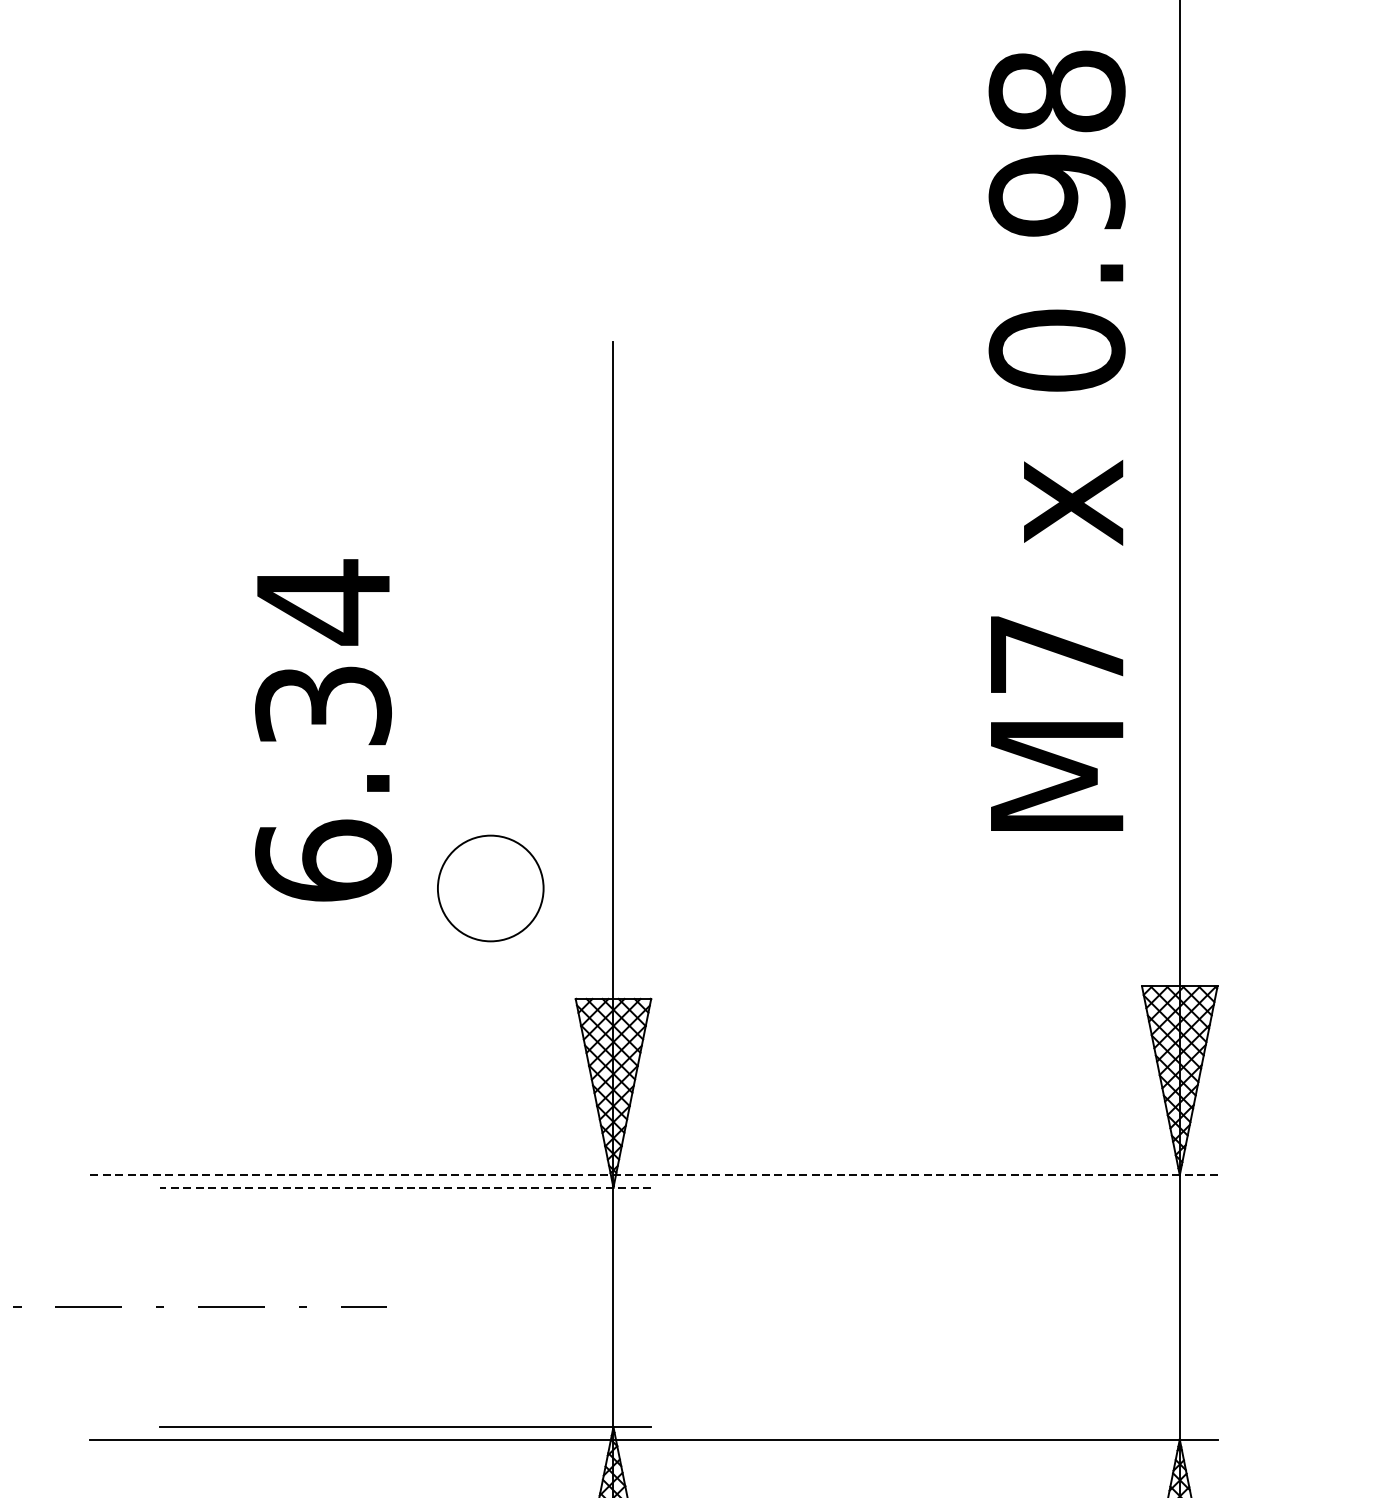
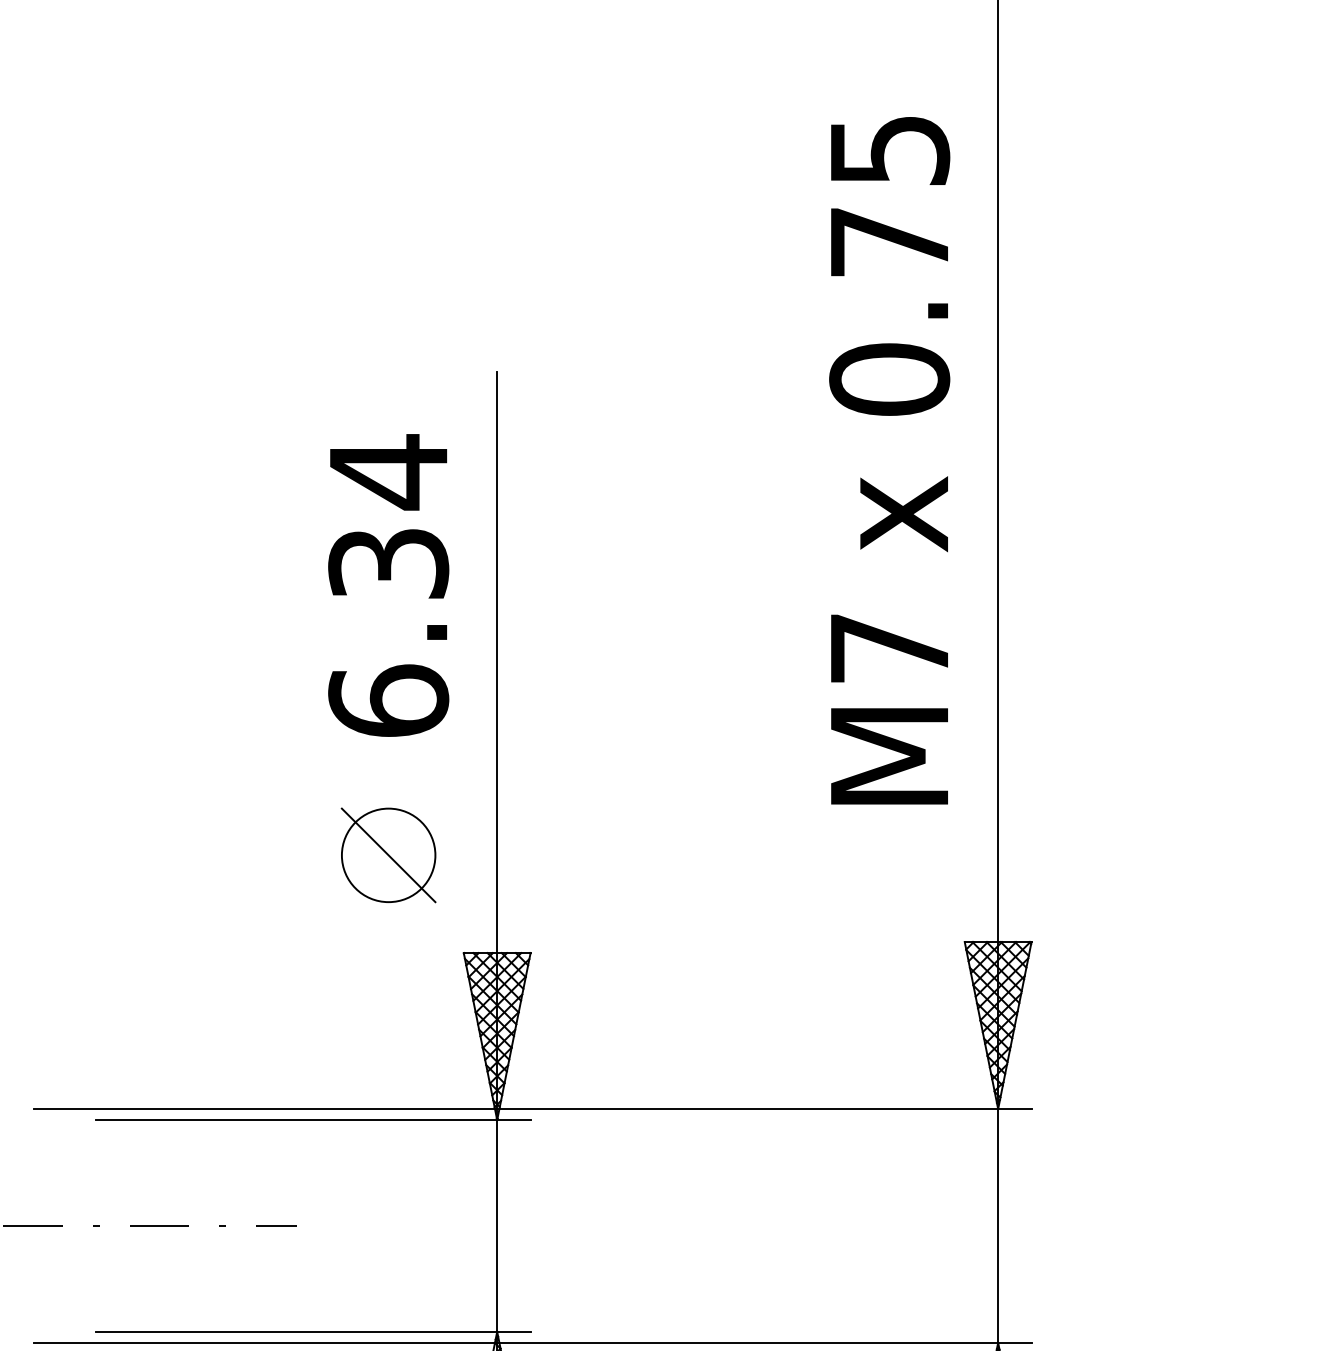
text: (1056, 143) -> (889, 196), 0.98 -> 0.75
text: (323, 730) -> (388, 585), moved
line: (490, 888) -> (388, 855), added
line: (653, 1175) -> (532, 1109), dashed -> solid
line: (405, 1188) -> (313, 1120), dashed -> solid

